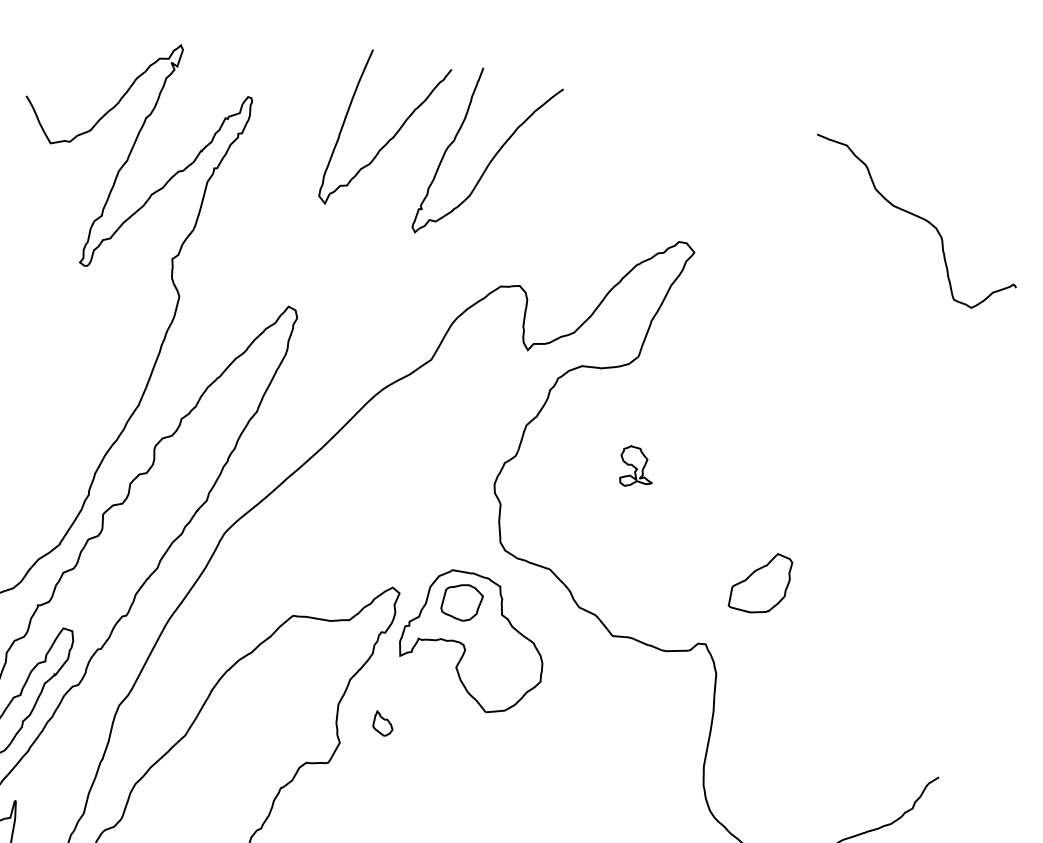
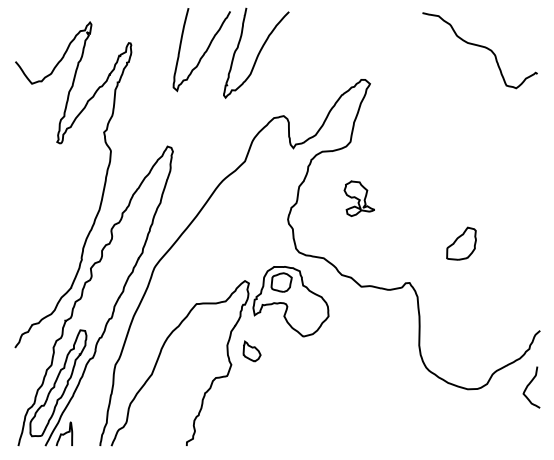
part: (635, 466) -> (358, 198), size x1.67
part: (760, 582) -> (461, 243), moved
part: (382, 723) -> (251, 351), size x1.67

